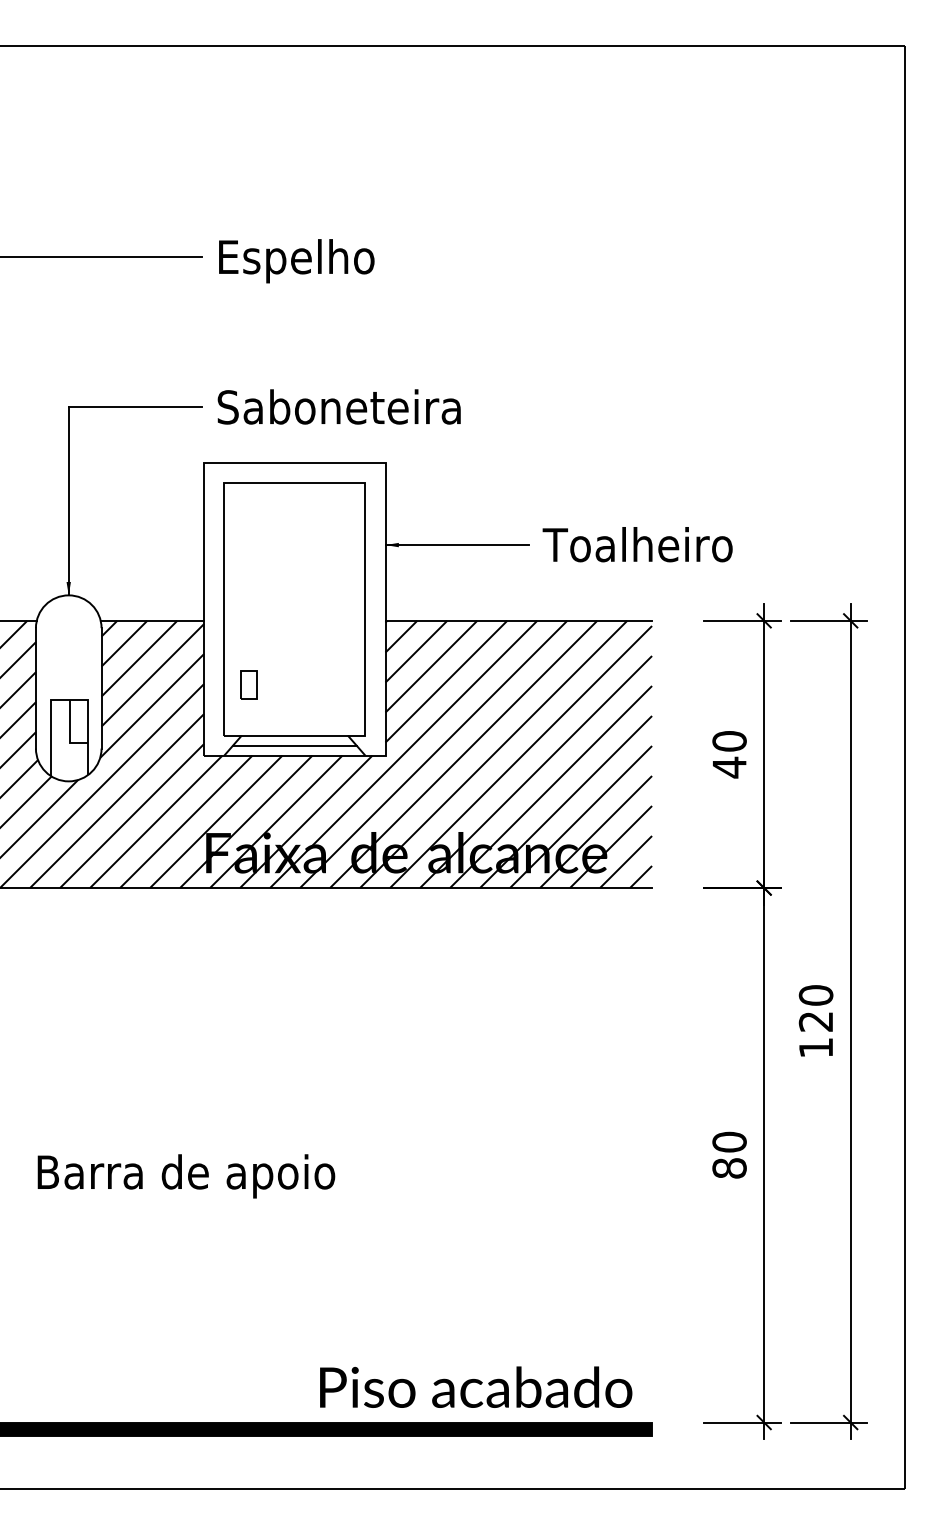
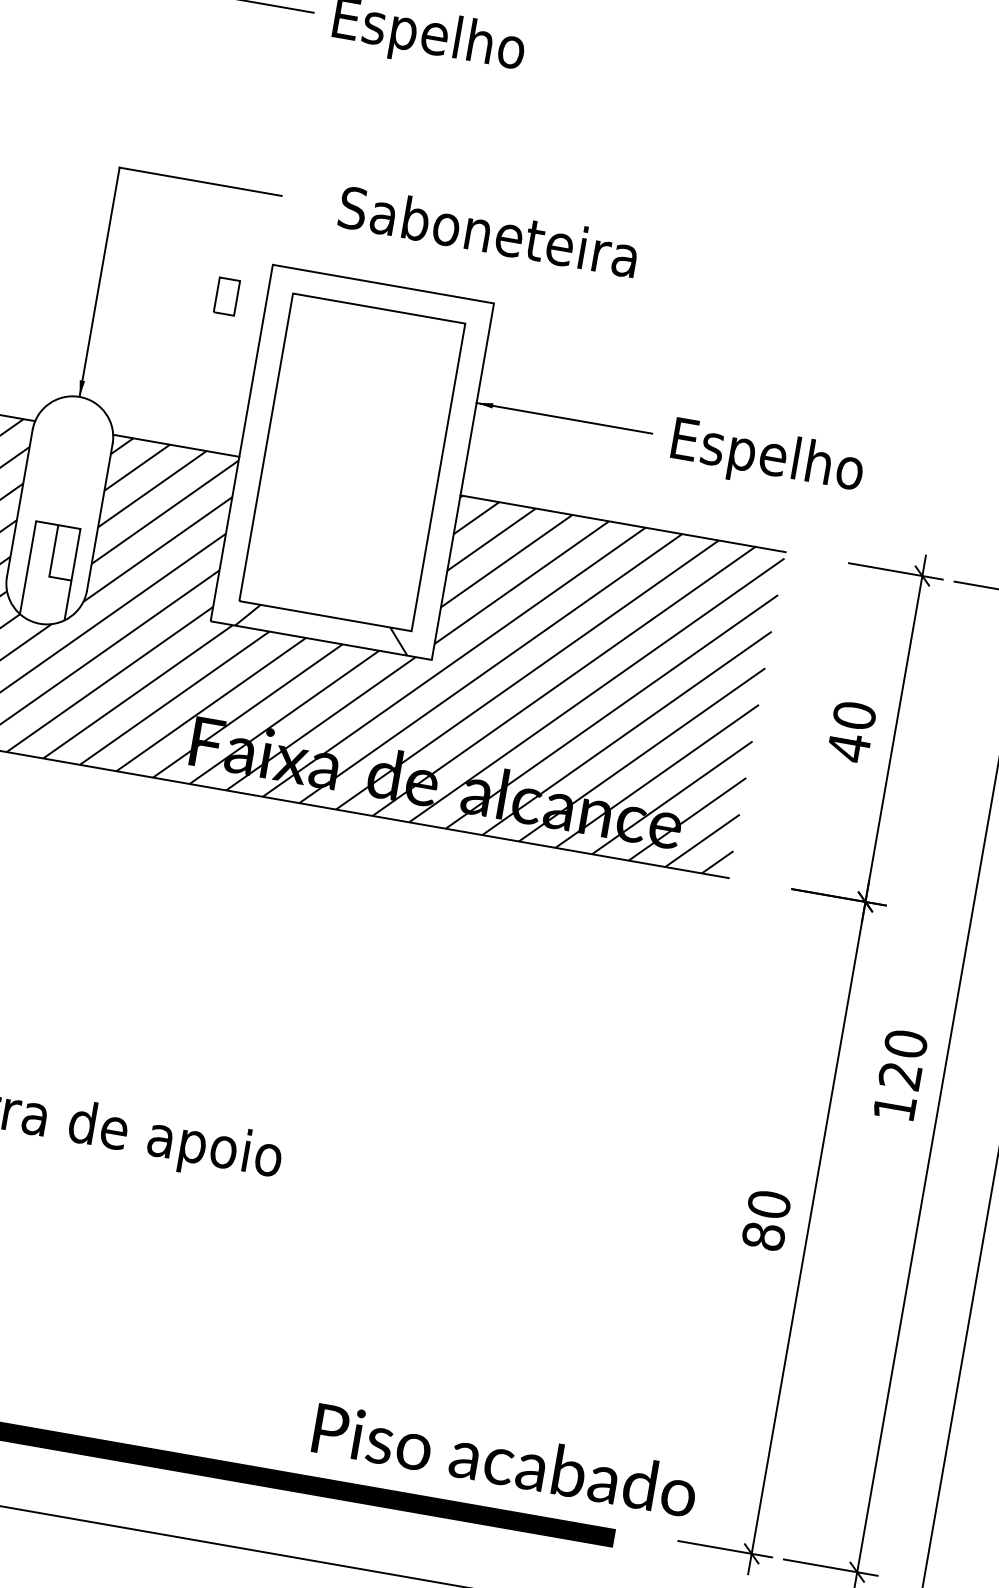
text: (338, 406) -> (487, 230), moved
text: (637, 549) -> (783, 462), Toalheiro -> Espelho
part: (248, 684) -> (226, 295), moved
line: (294, 745) -> (322, 628), removed
text: (476, 1386) -> (505, 1459), moved

